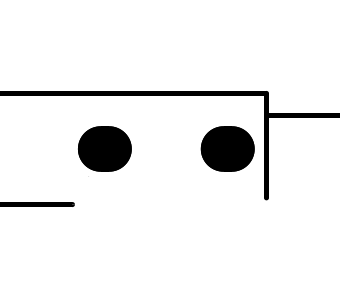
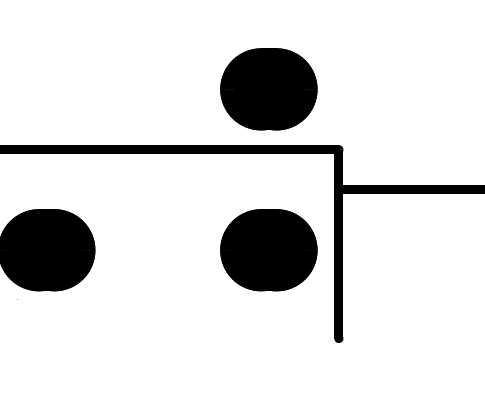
part: (227, 59) -> (268, 88), added

